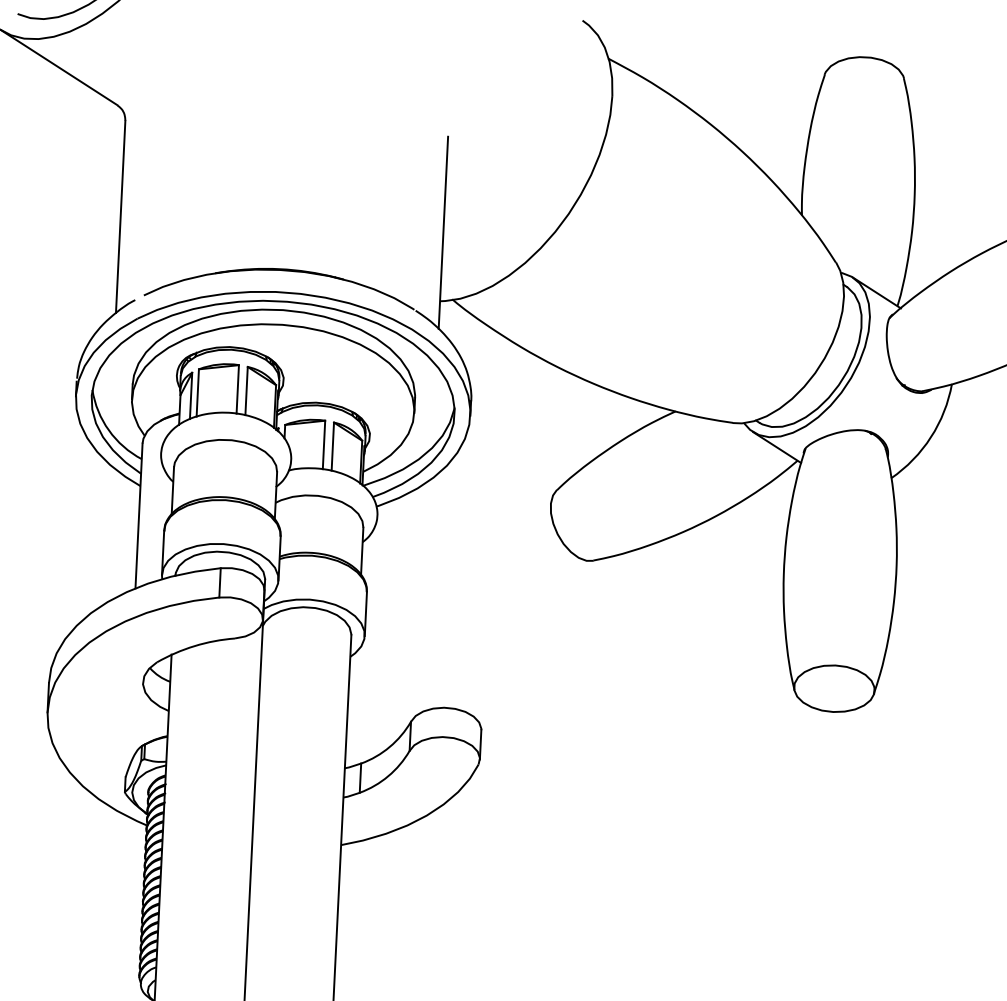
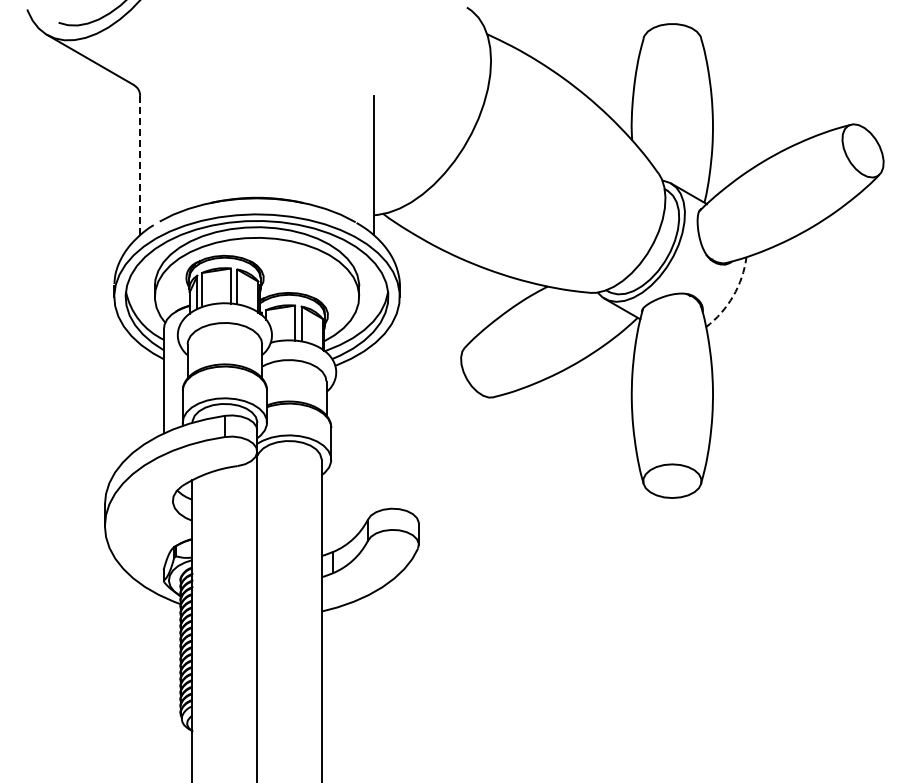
line: (121, 216) -> (140, 165), solid -> dashed
arc: (931, 437) -> (733, 296), solid -> dashed

